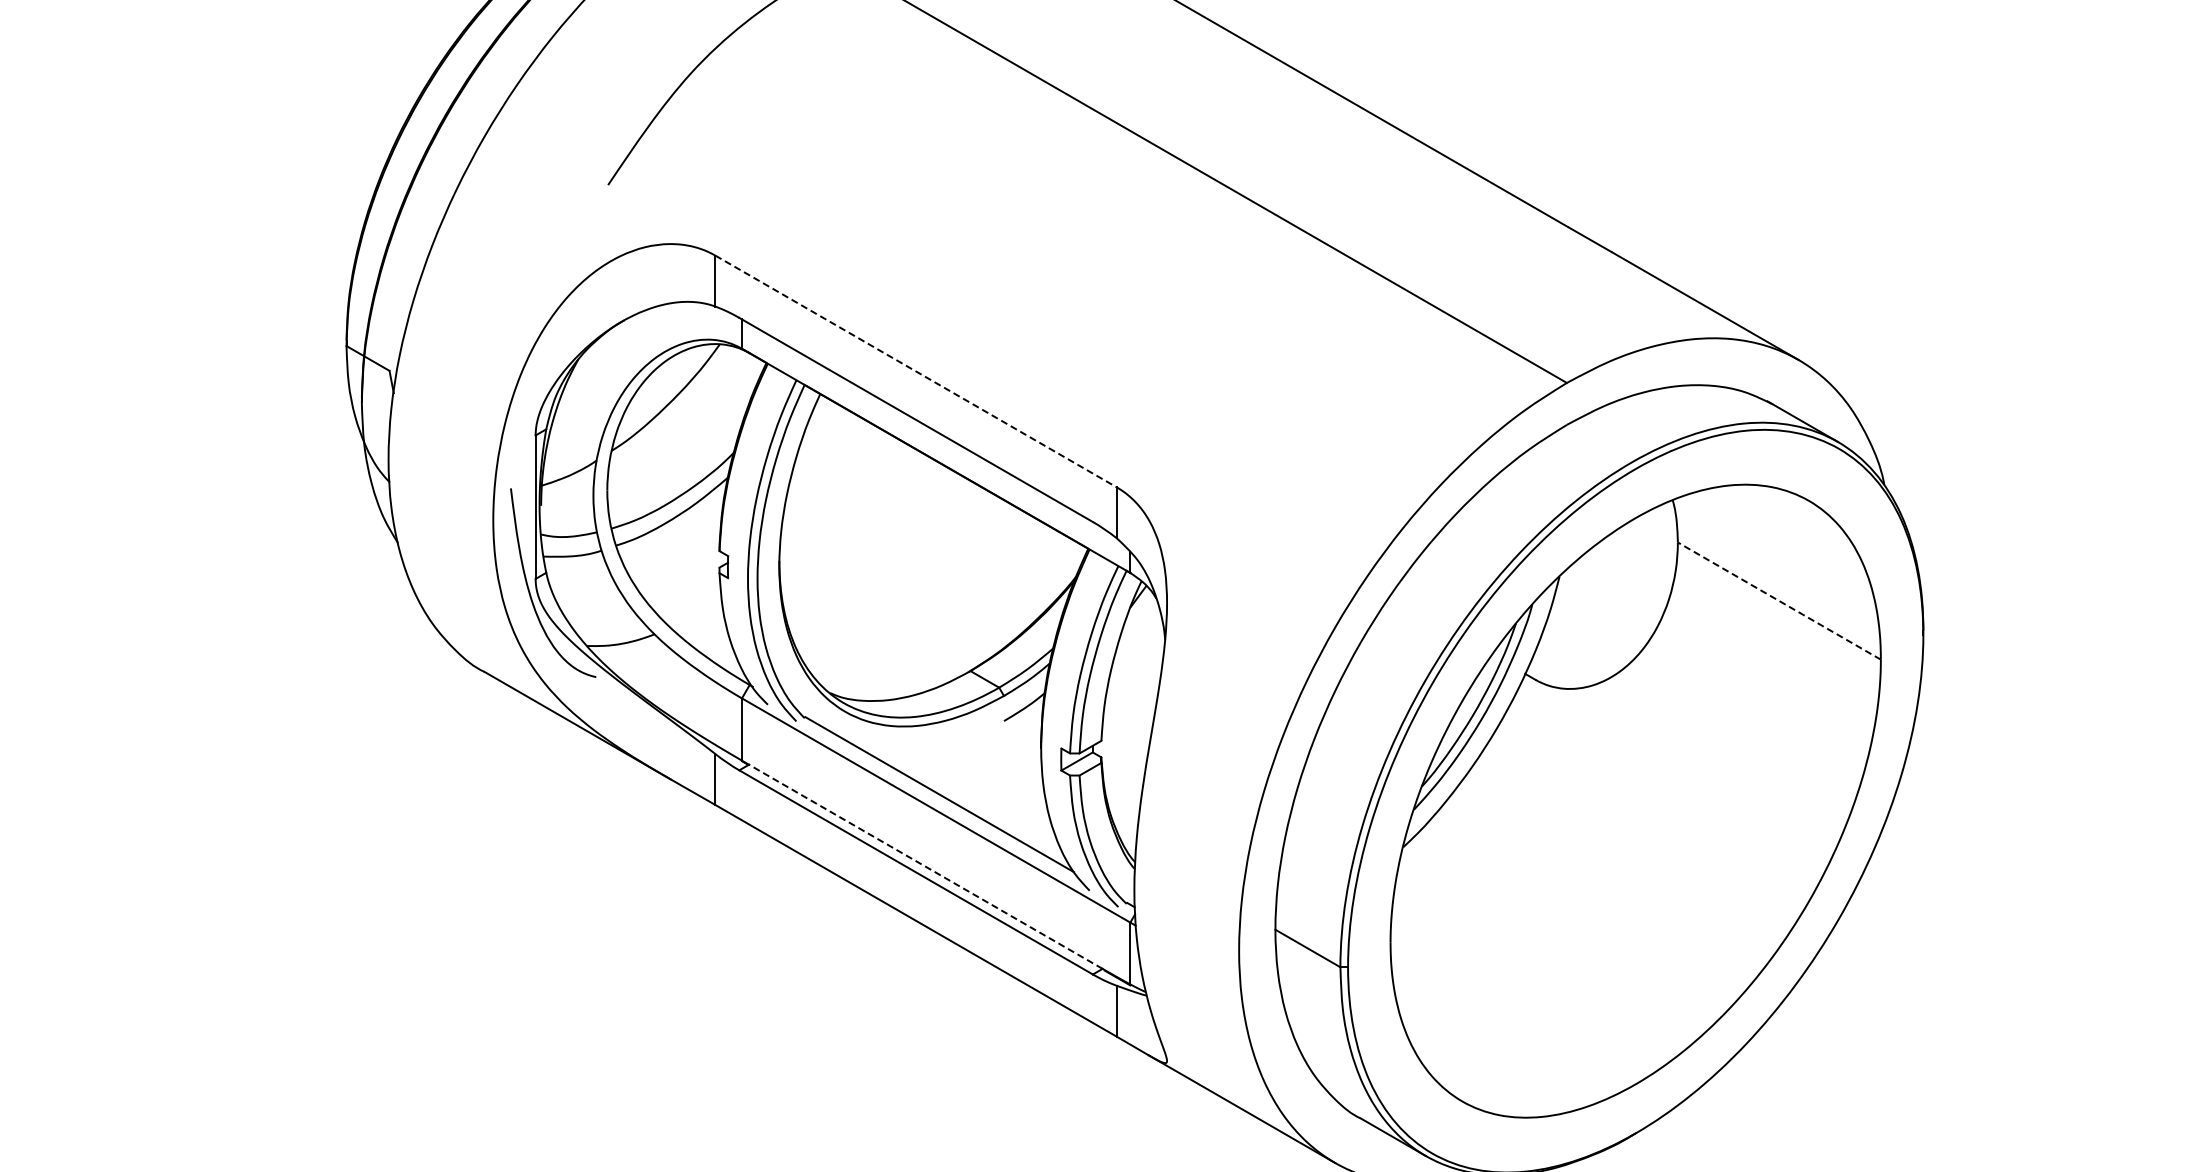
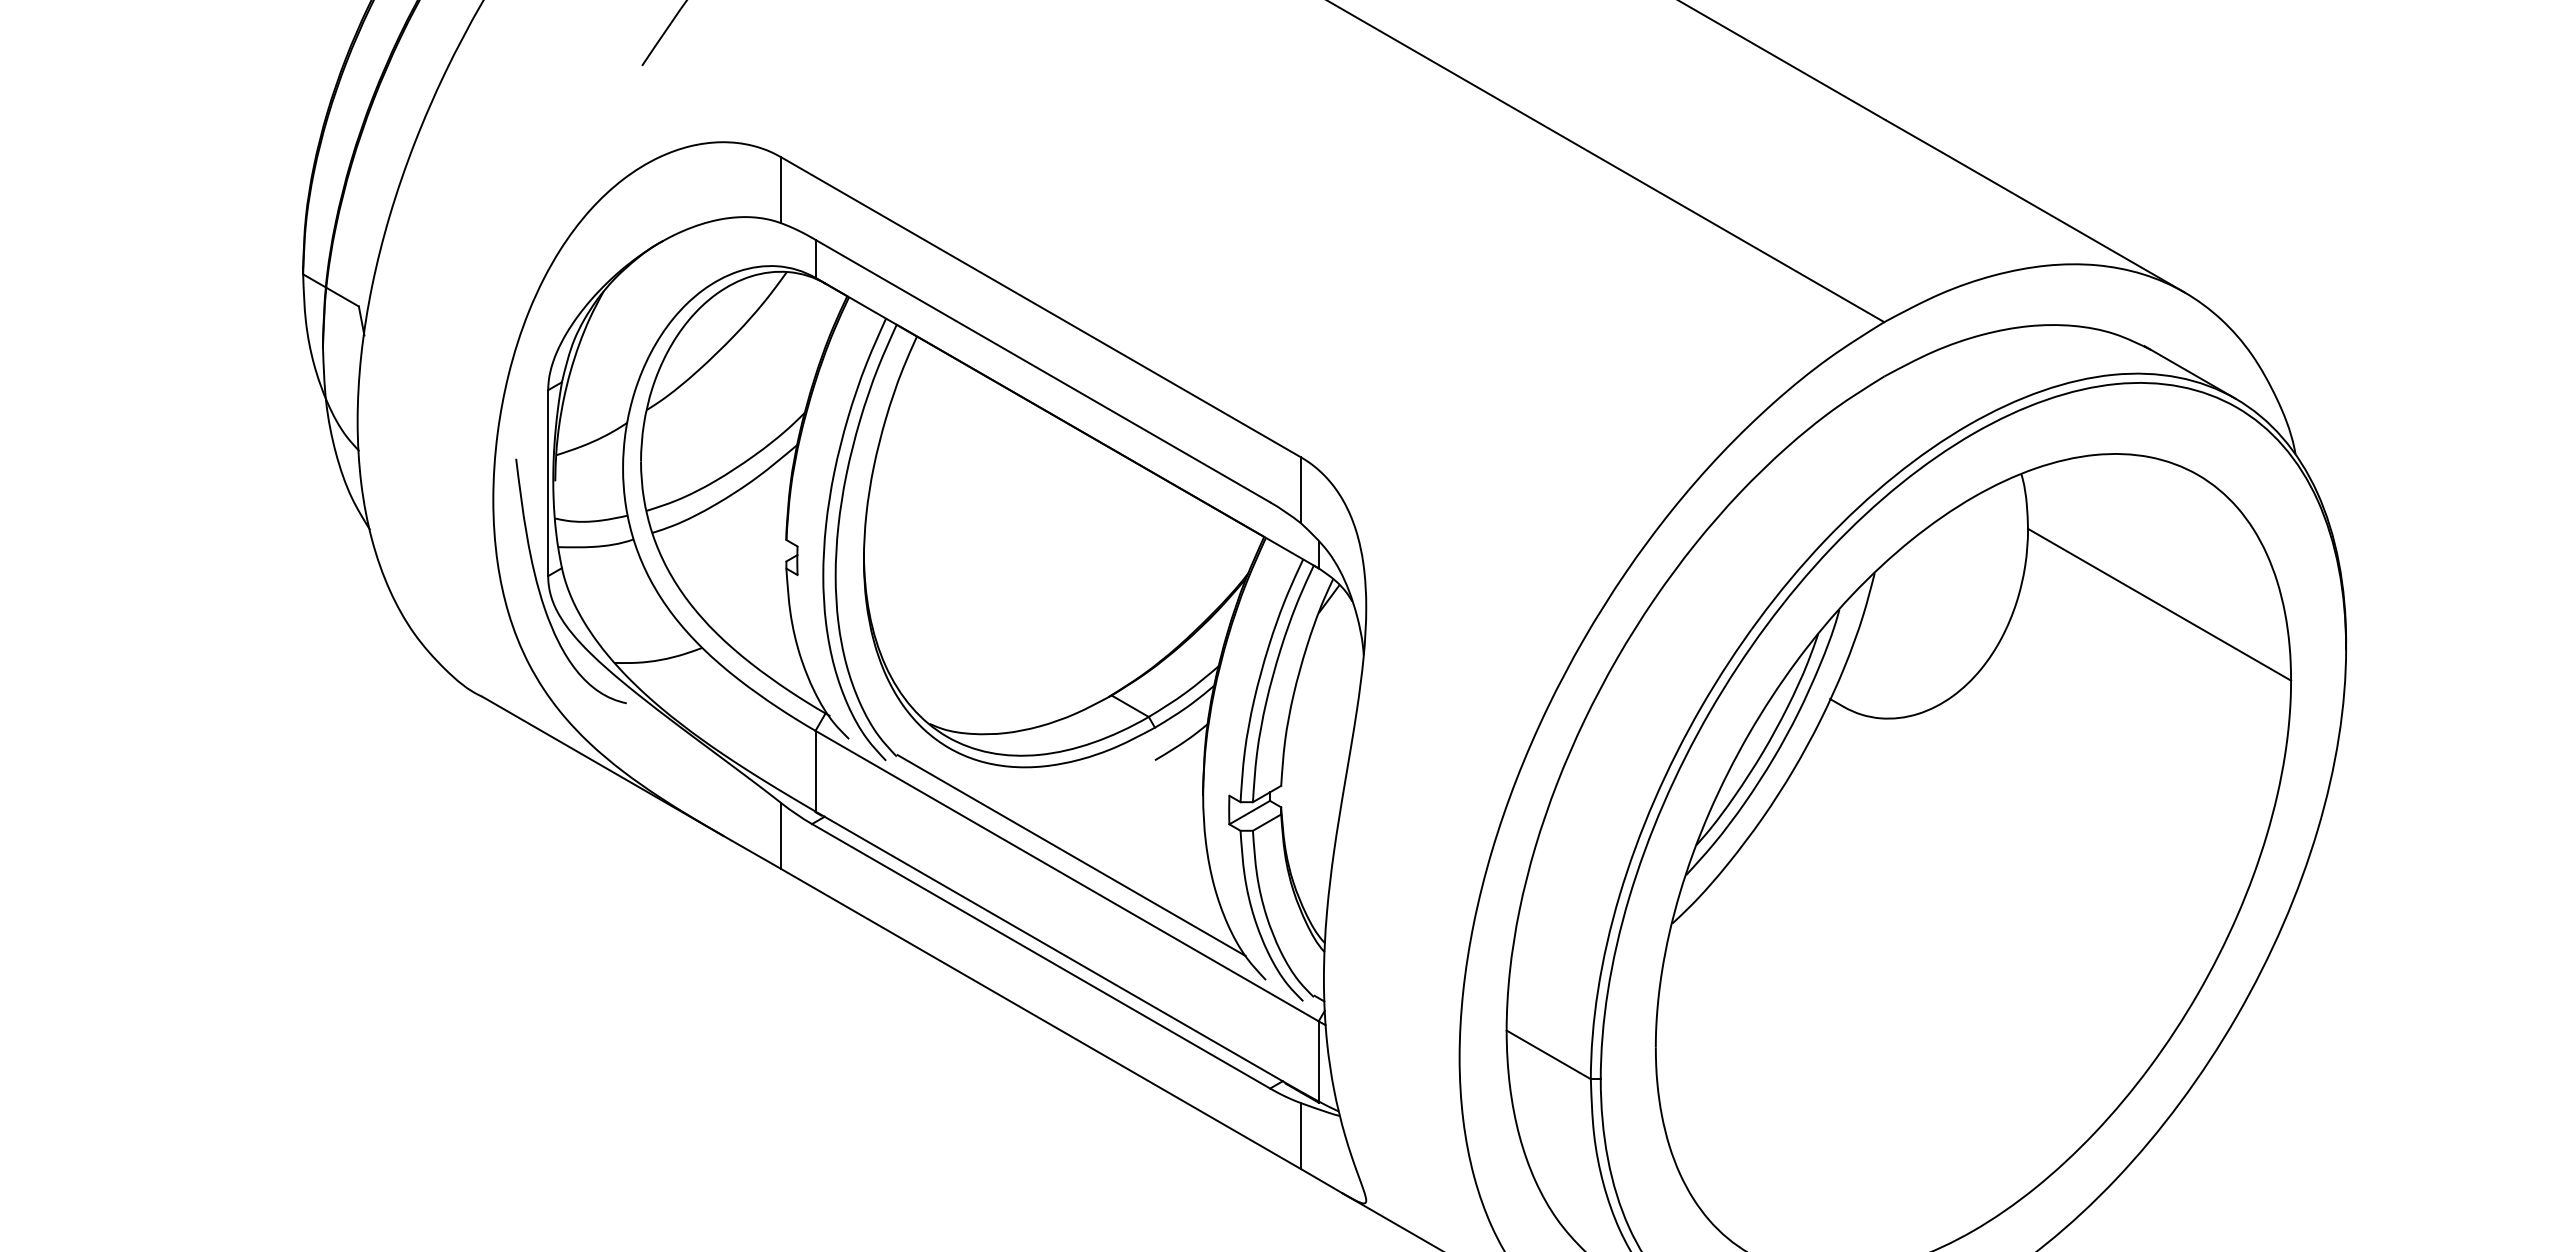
line: (916, 371) -> (1041, 307), dashed -> solid
line: (1778, 600) -> (2158, 604), dashed -> solid
line: (925, 866) -> (1053, 948), dashed -> solid

